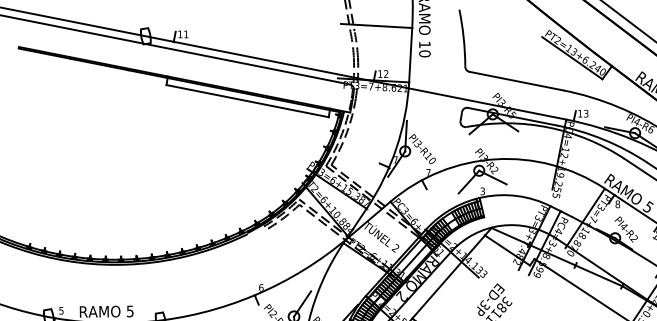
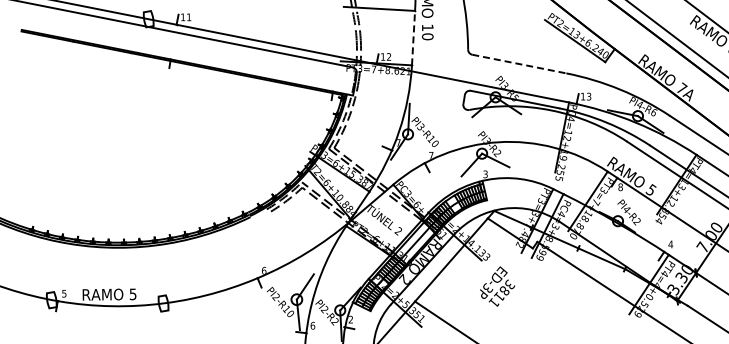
line: (410, 54) -> (413, 37), solid -> dashed
line: (516, 81) -> (519, 64), solid -> dashed
line: (247, 101) -> (250, 84), removed

